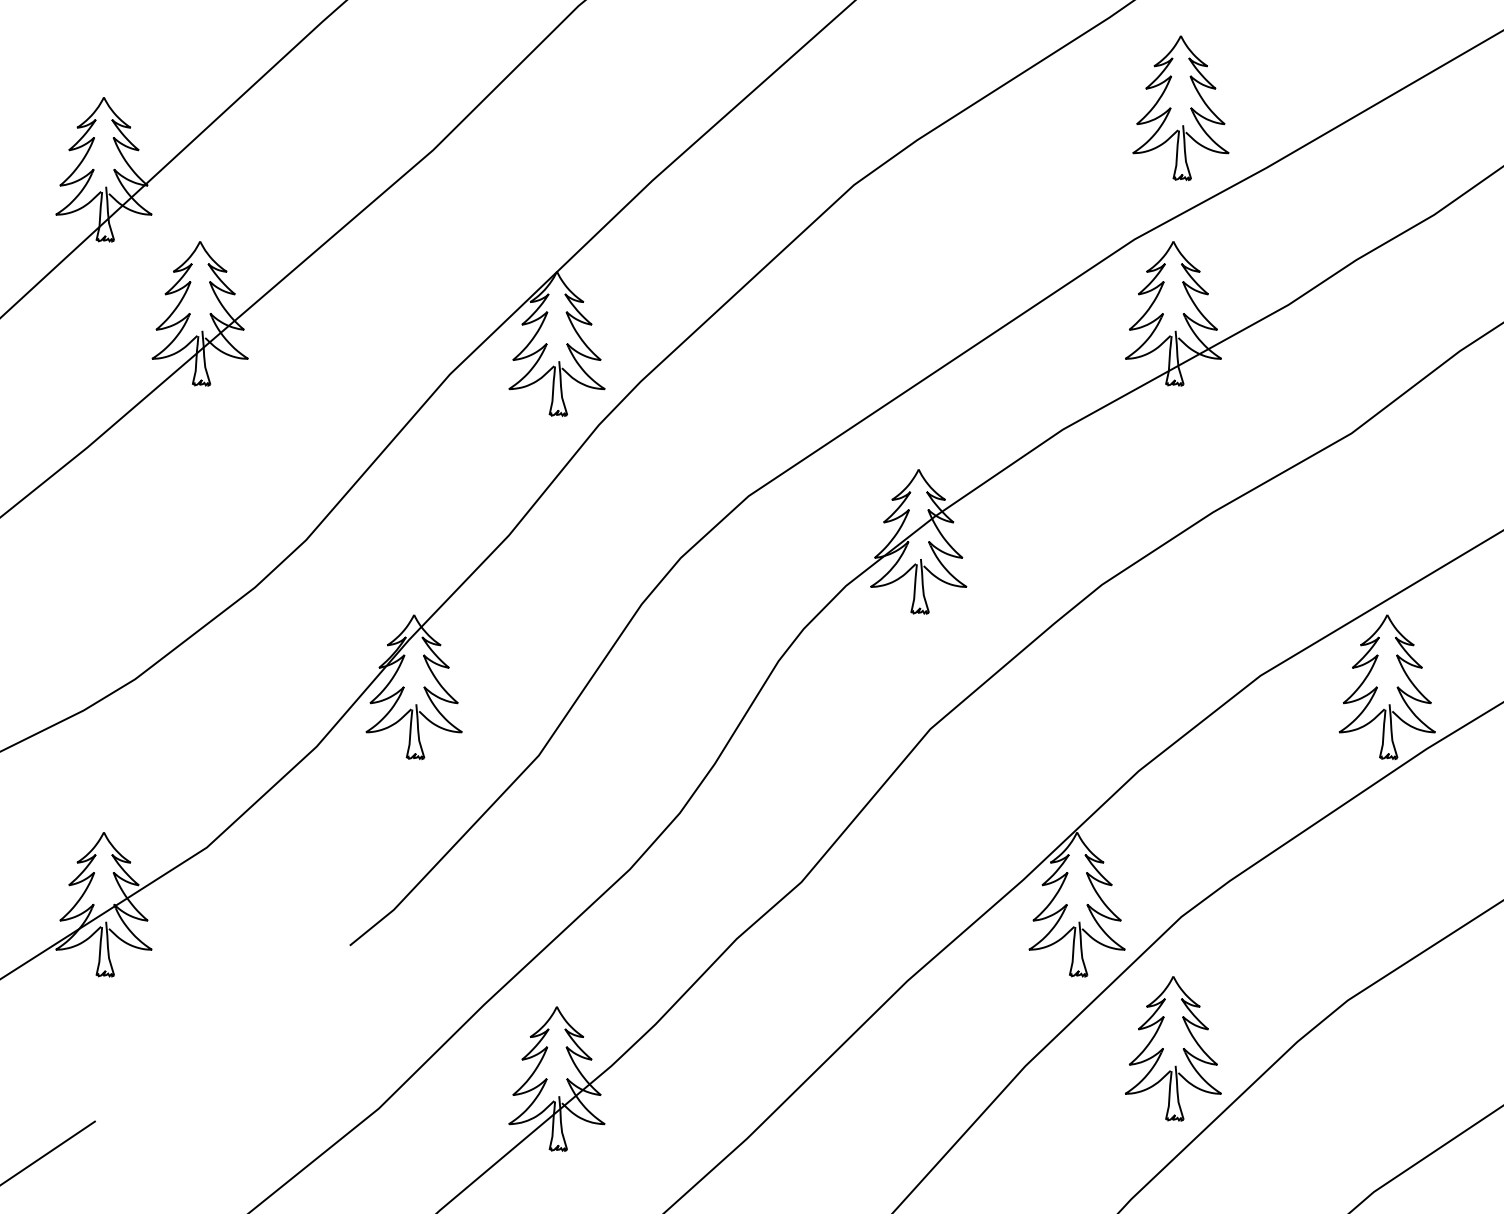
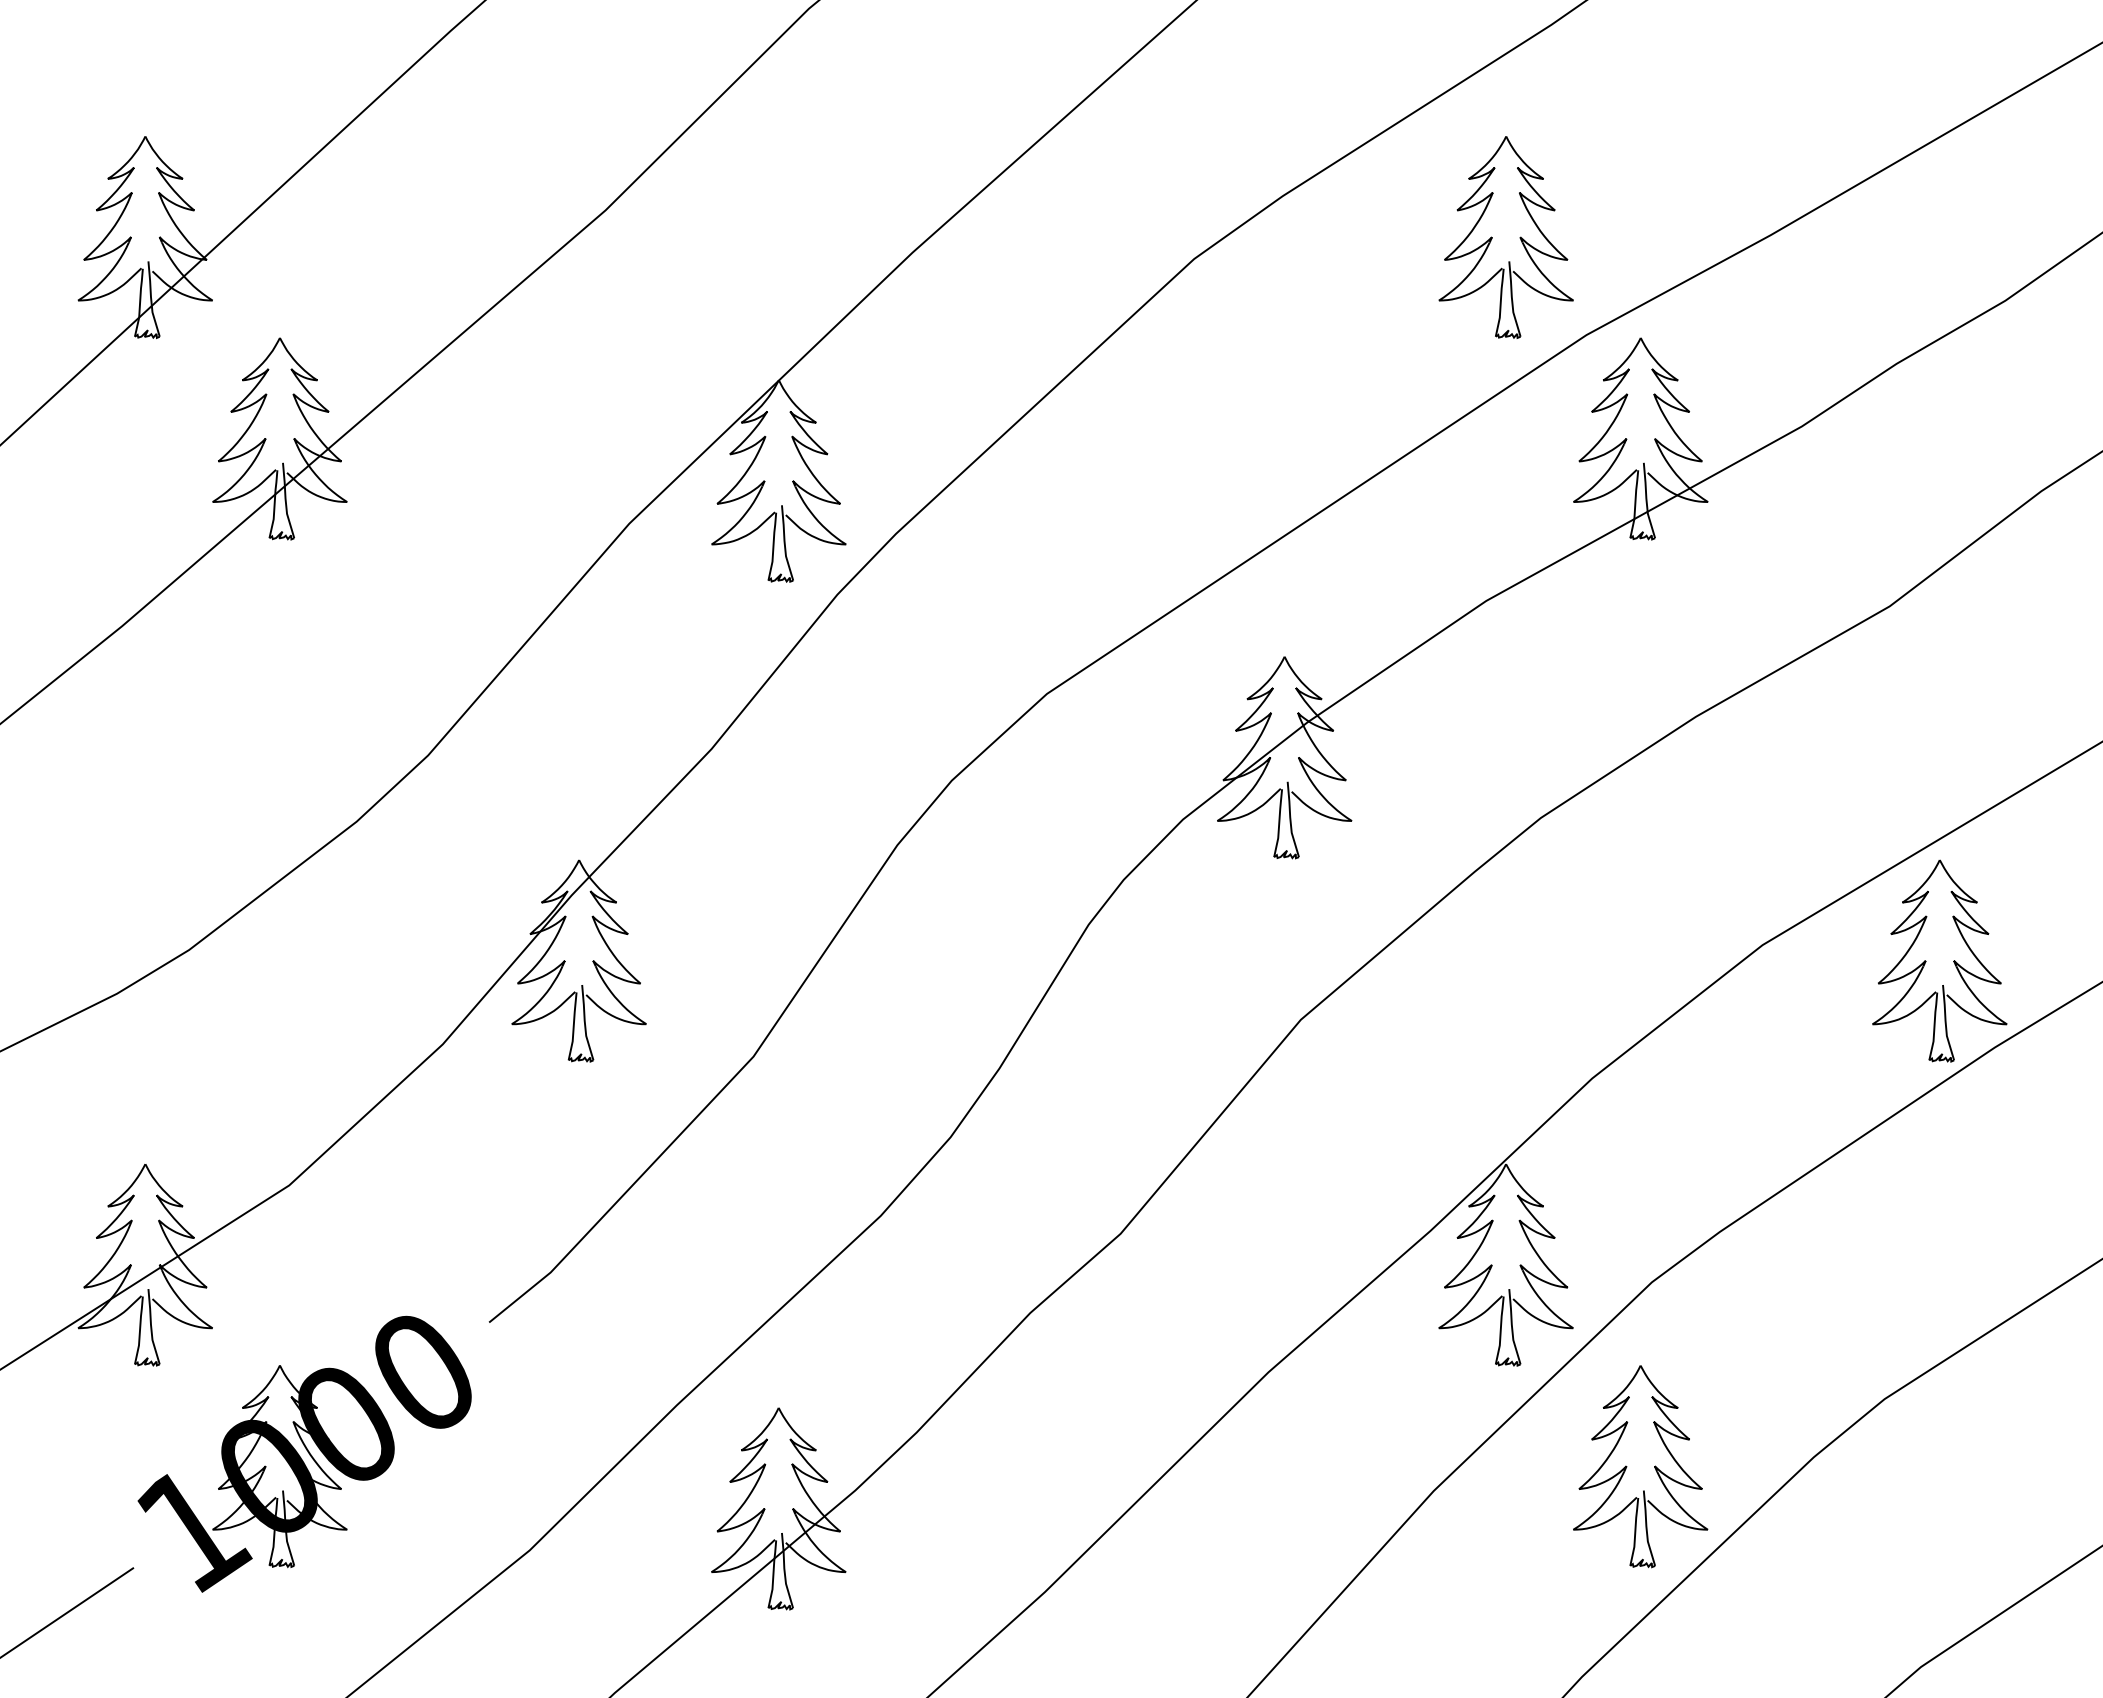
part: (1180, 108) -> (1505, 237), moved
part: (217, 1039) -> (304, 1453), added

